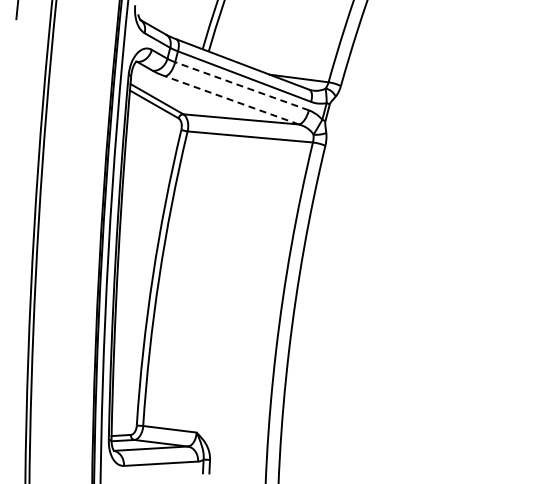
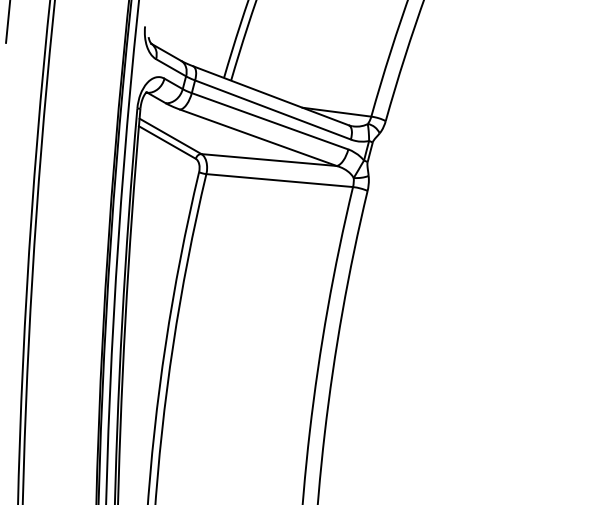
line: (241, 86) -> (269, 121), dashed -> solid
line: (231, 100) -> (257, 137), dashed -> solid

